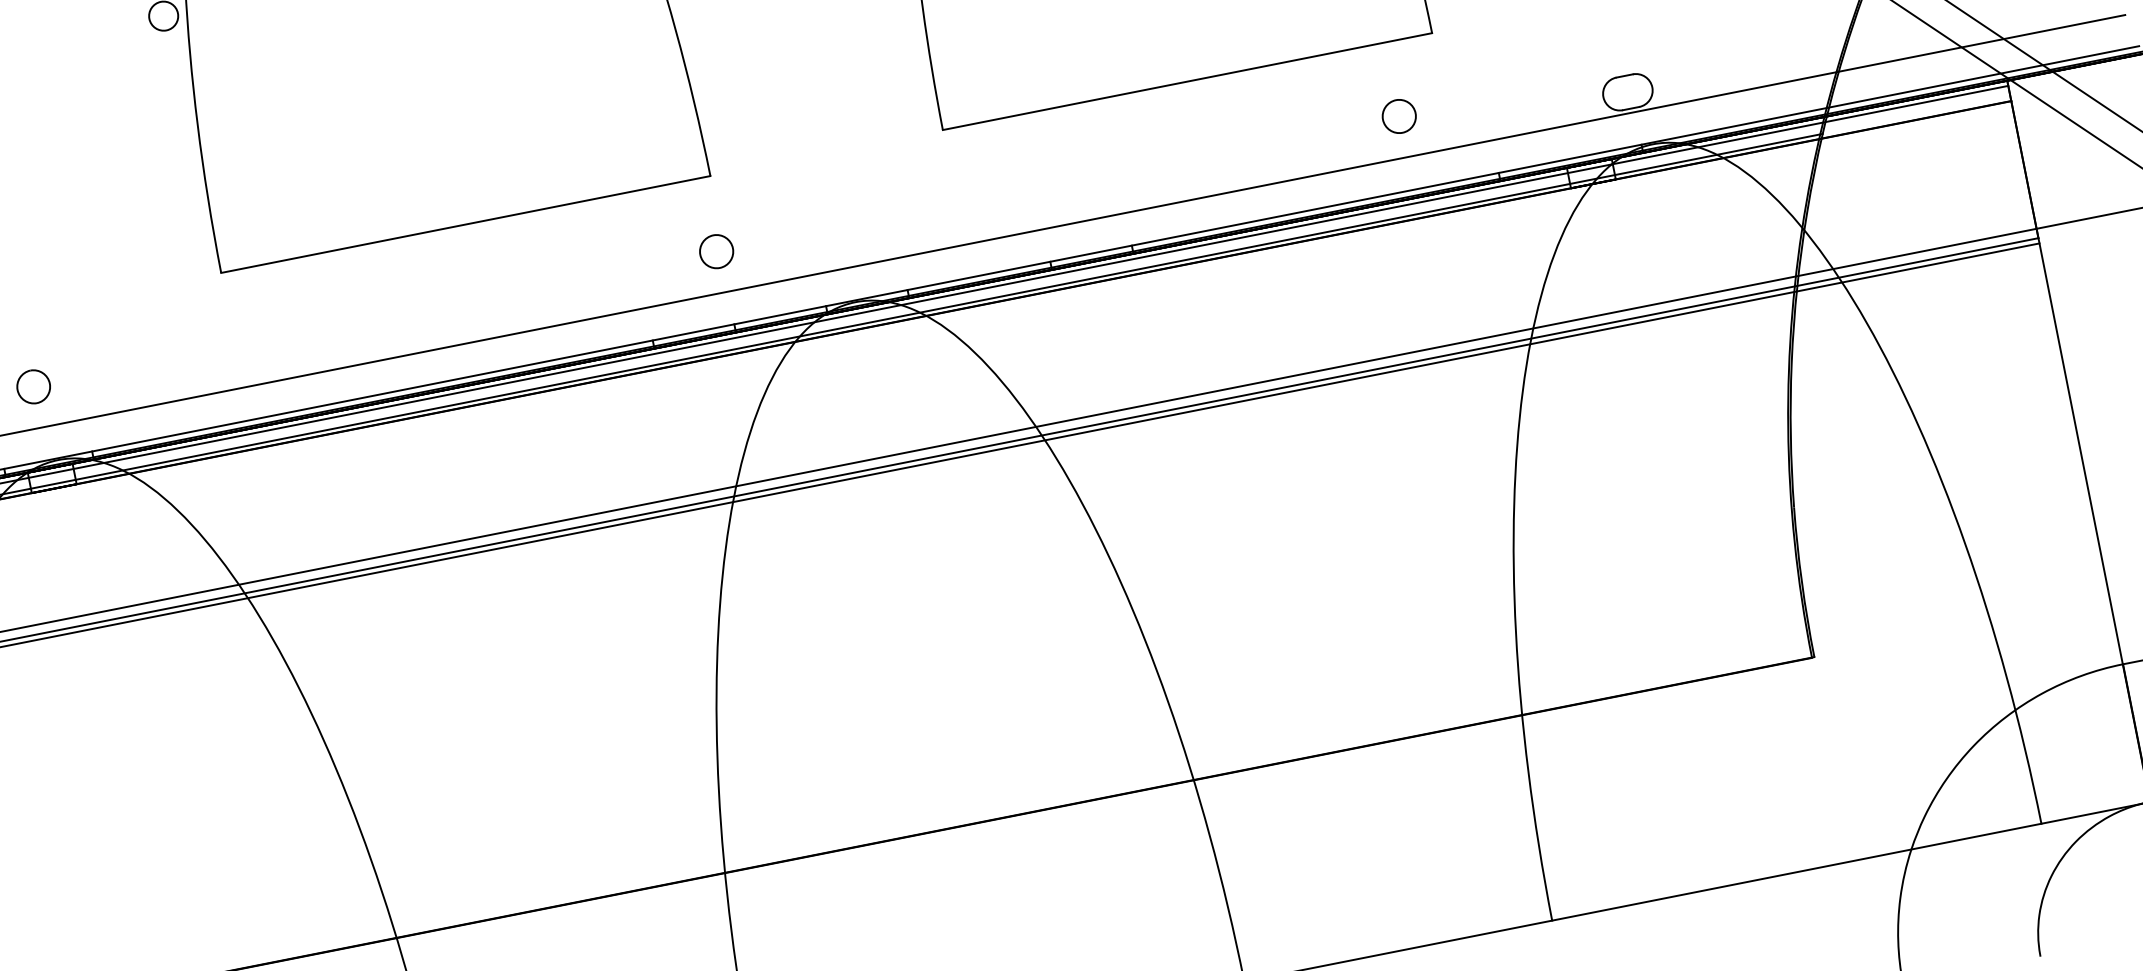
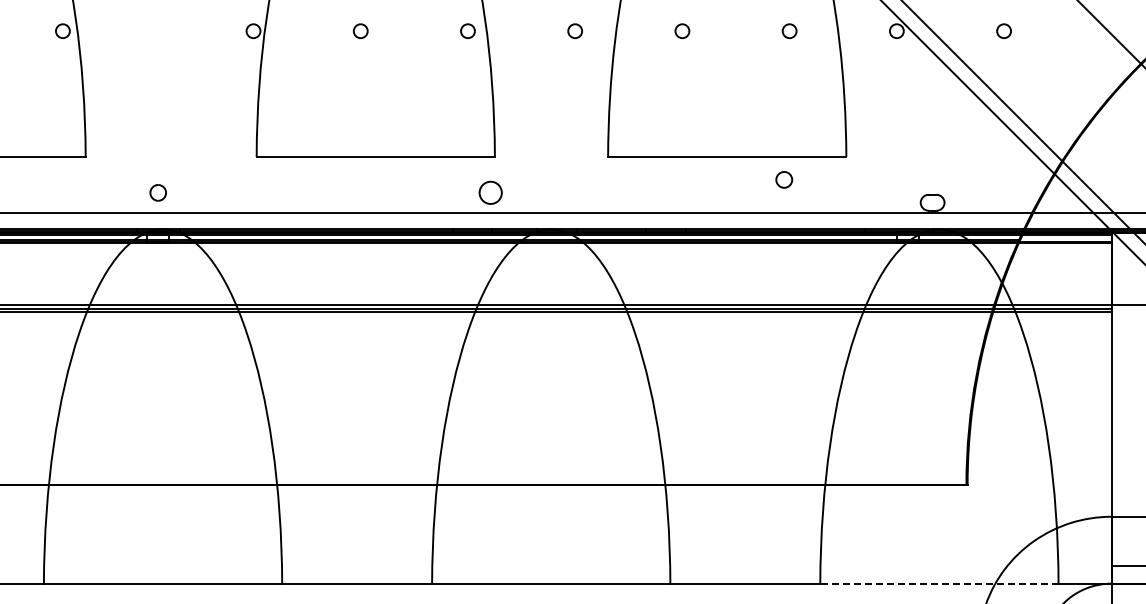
circle: (1399, 115) -> (784, 179), moved
circle: (715, 250) -> (490, 192), size x1.4
line: (1794, 871) -> (938, 583), solid -> dashed

